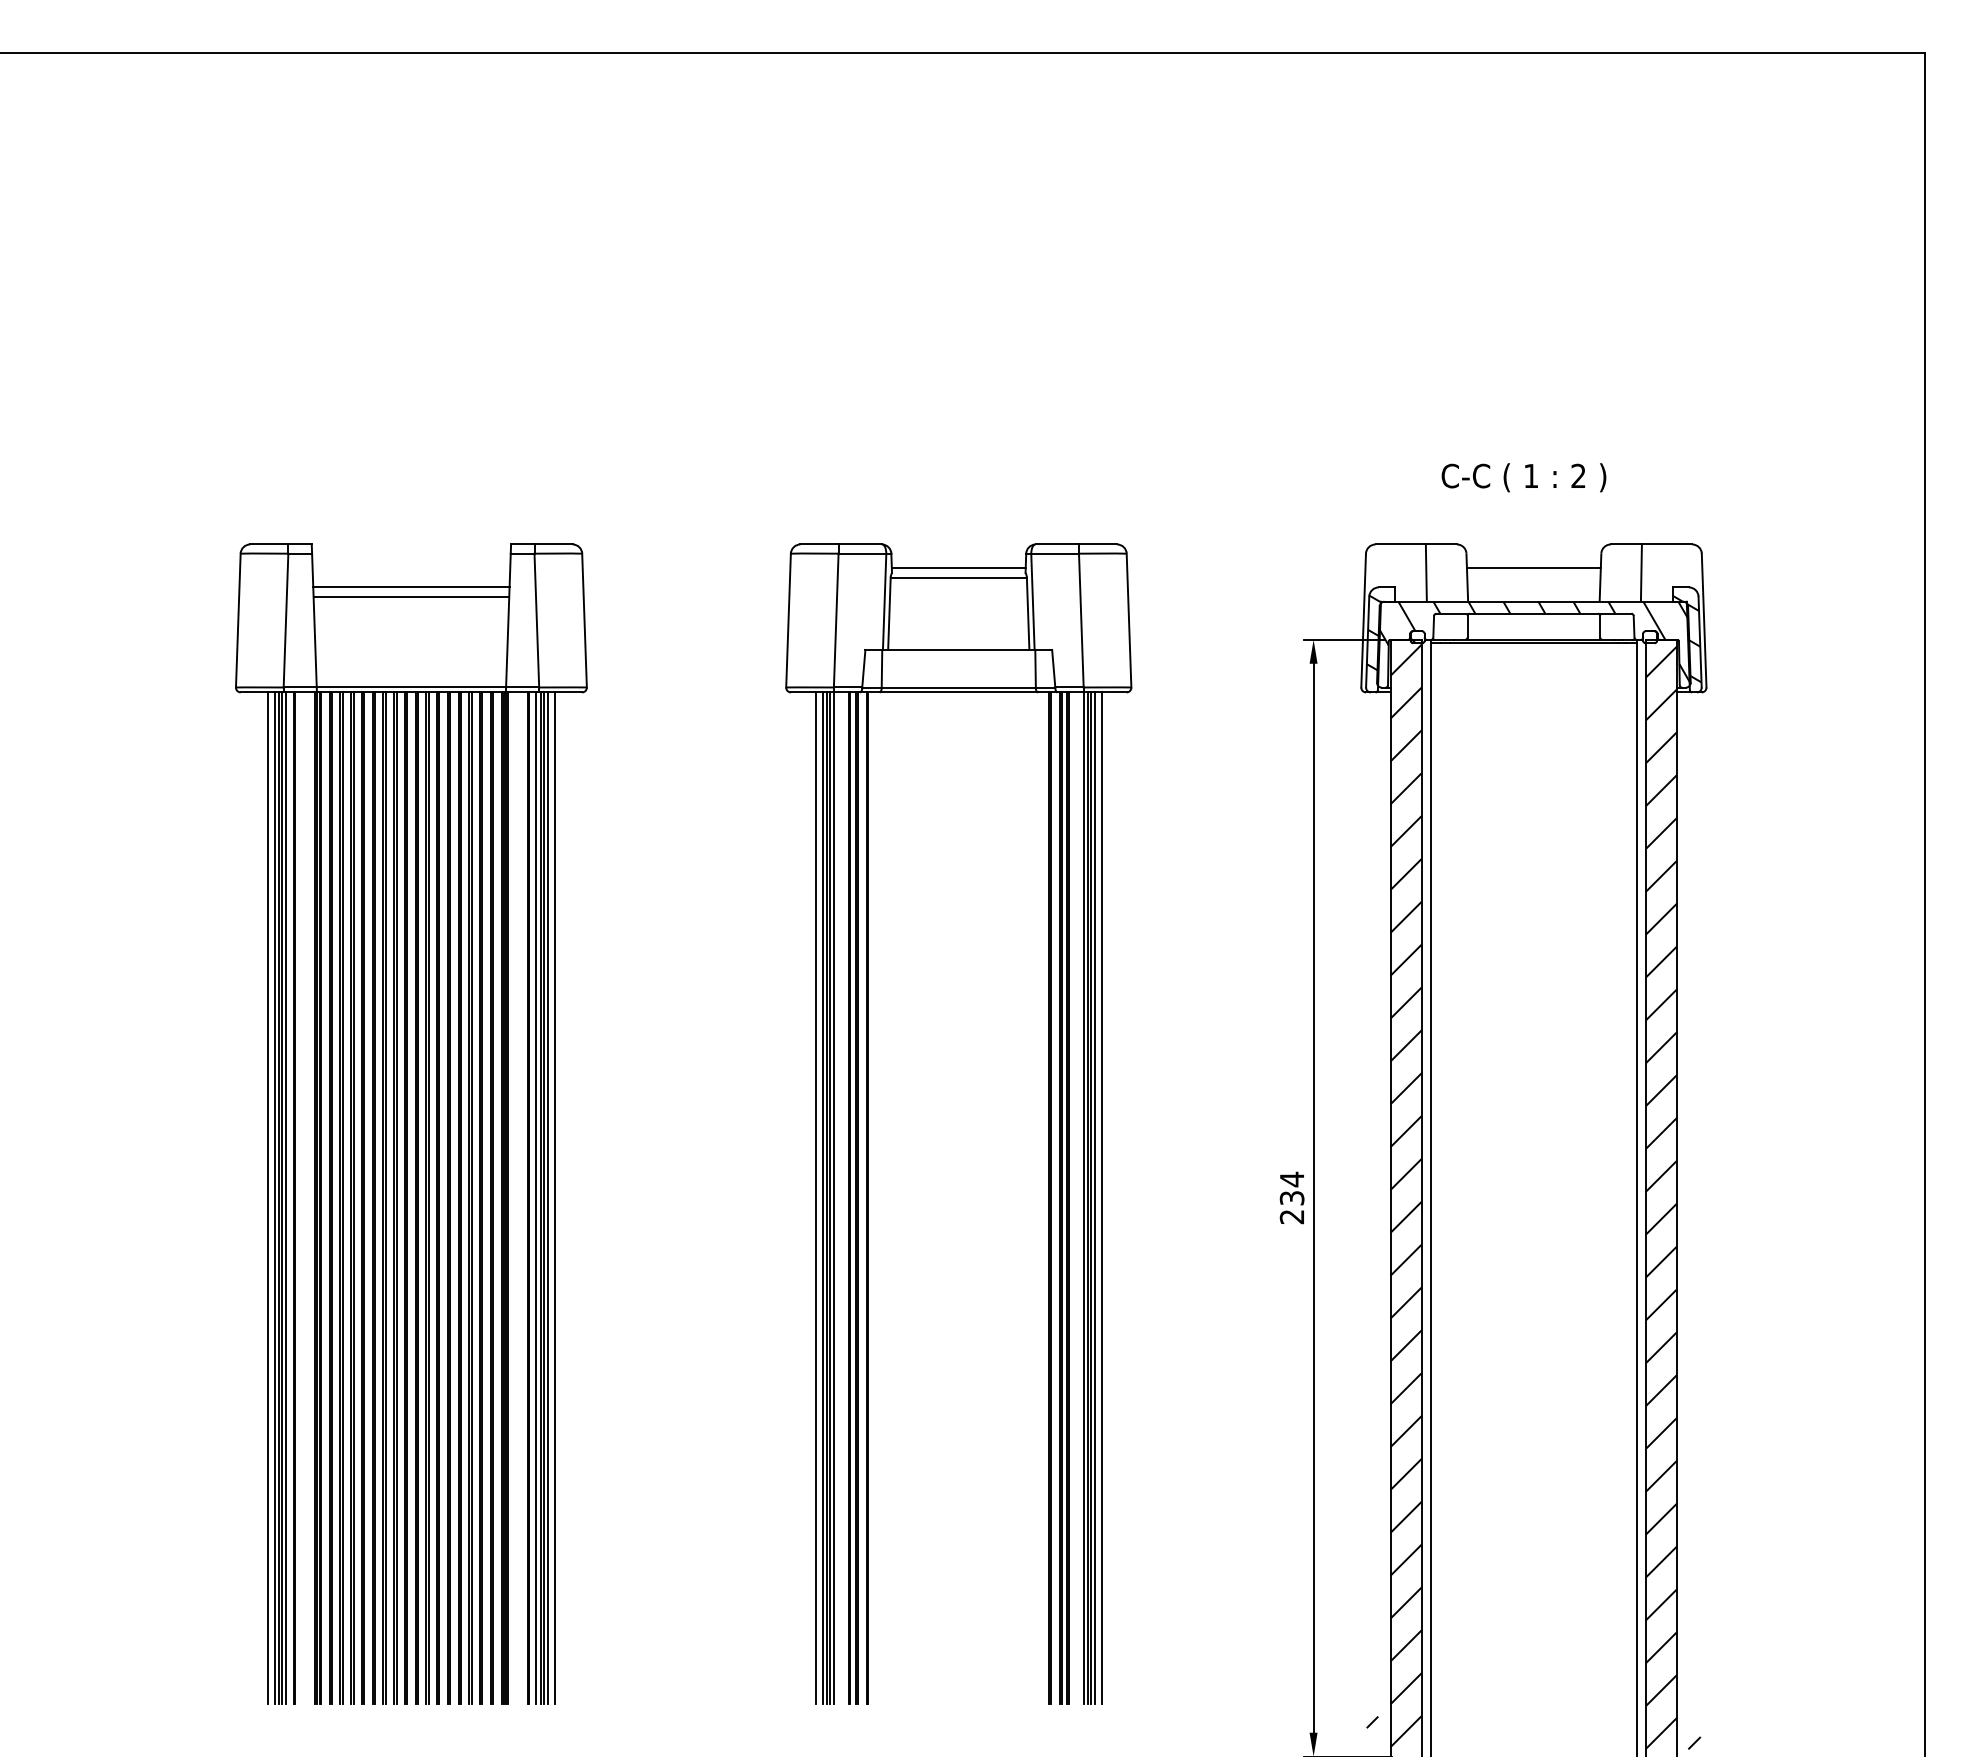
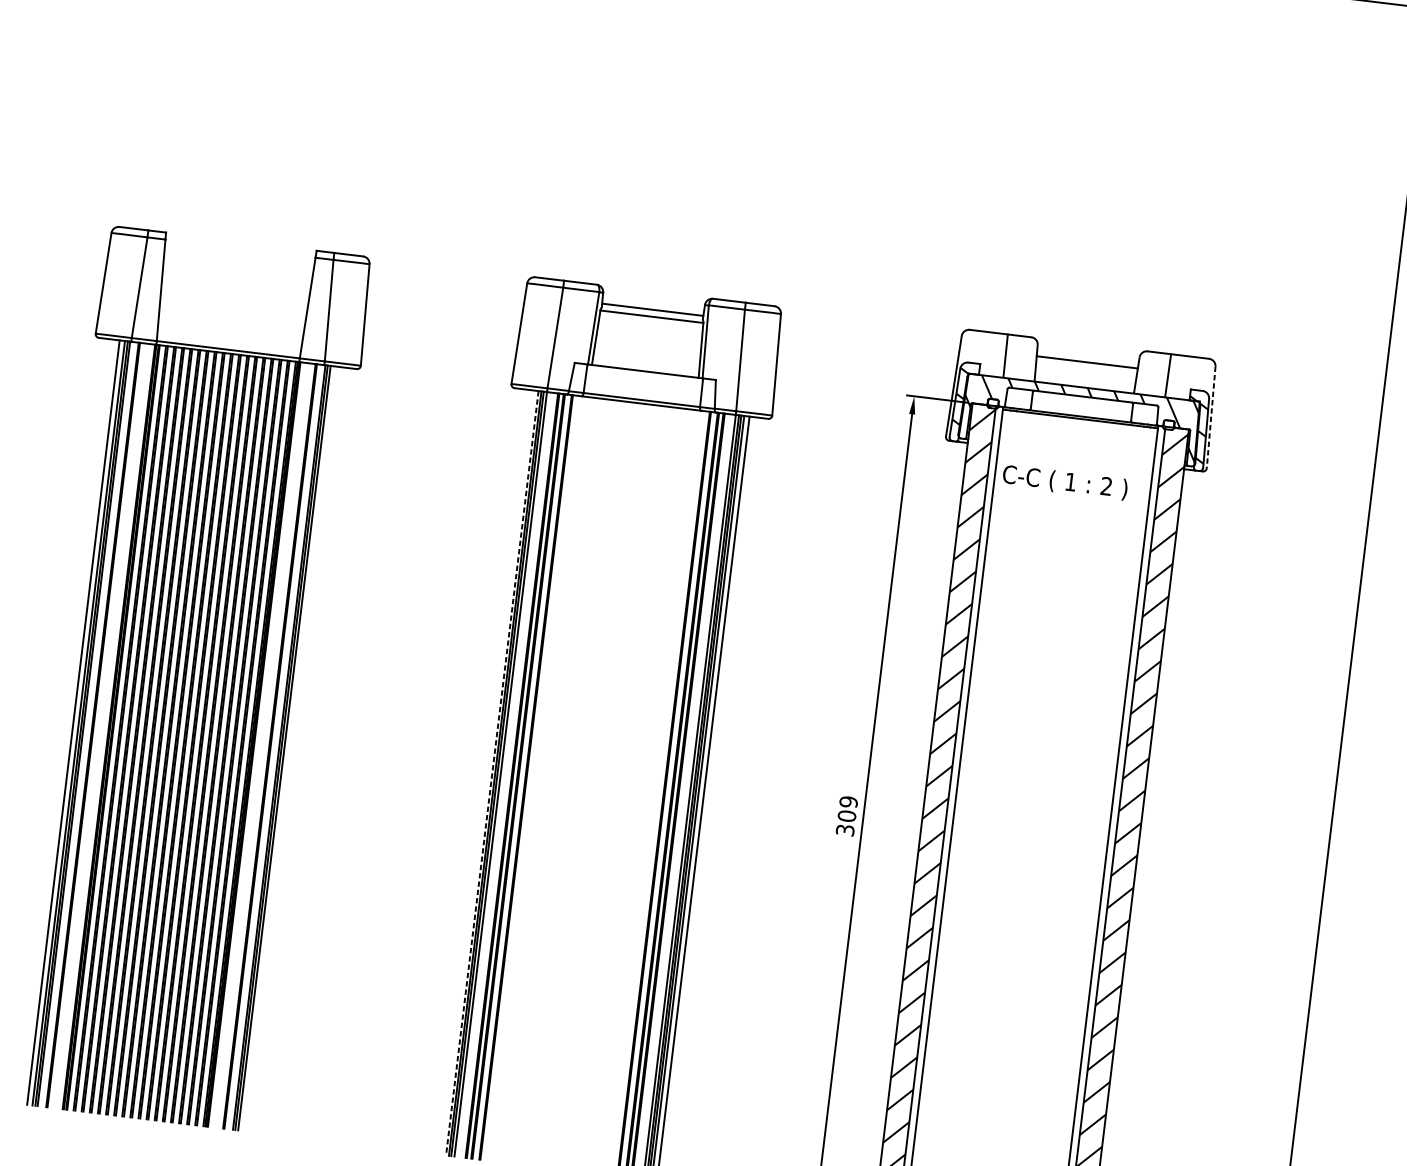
text: (1523, 477) -> (1064, 482), moved
line: (411, 587) -> (237, 274), removed
line: (411, 596) -> (236, 281), removed
line: (1704, 620) -> (1211, 417), solid -> dashed
text: (1291, 1197) -> (846, 815), 234 -> 309
line: (286, 1198) -> (87, 724), removed
line: (536, 1198) -> (276, 747), removed
line: (554, 1198) -> (289, 748), removed
line: (815, 1198) -> (486, 772), removed
line: (822, 1198) -> (492, 773), solid -> dashed

